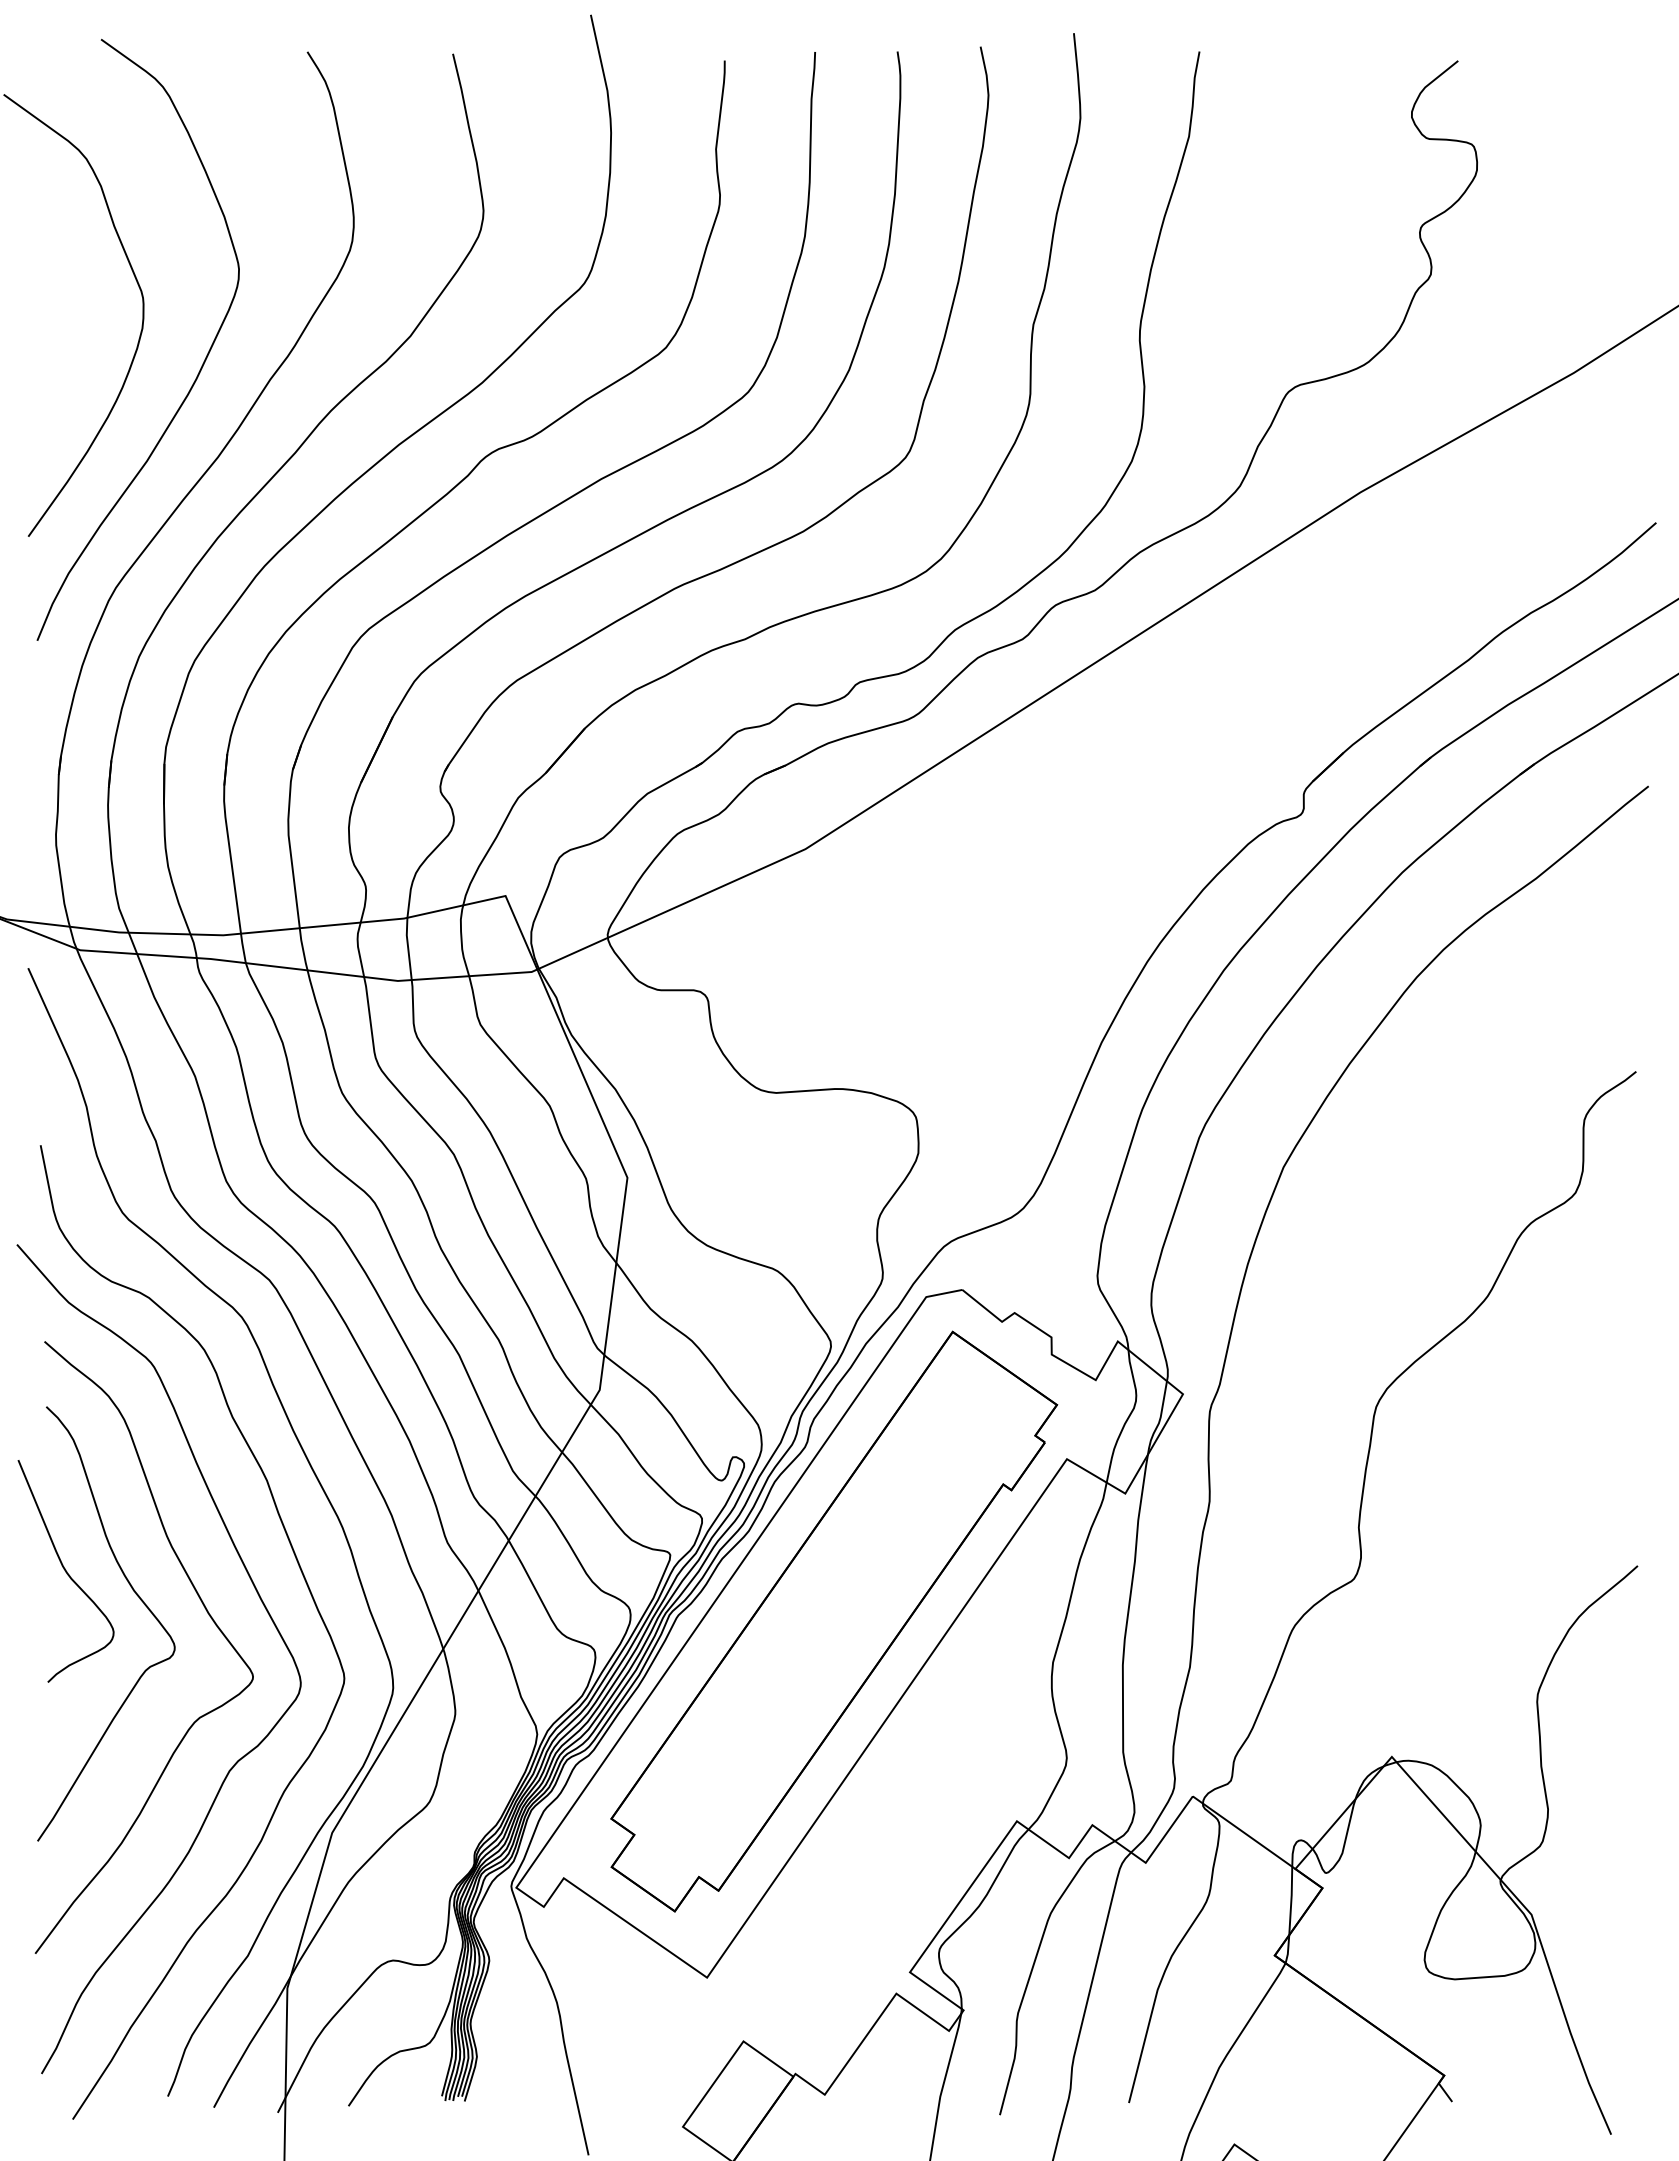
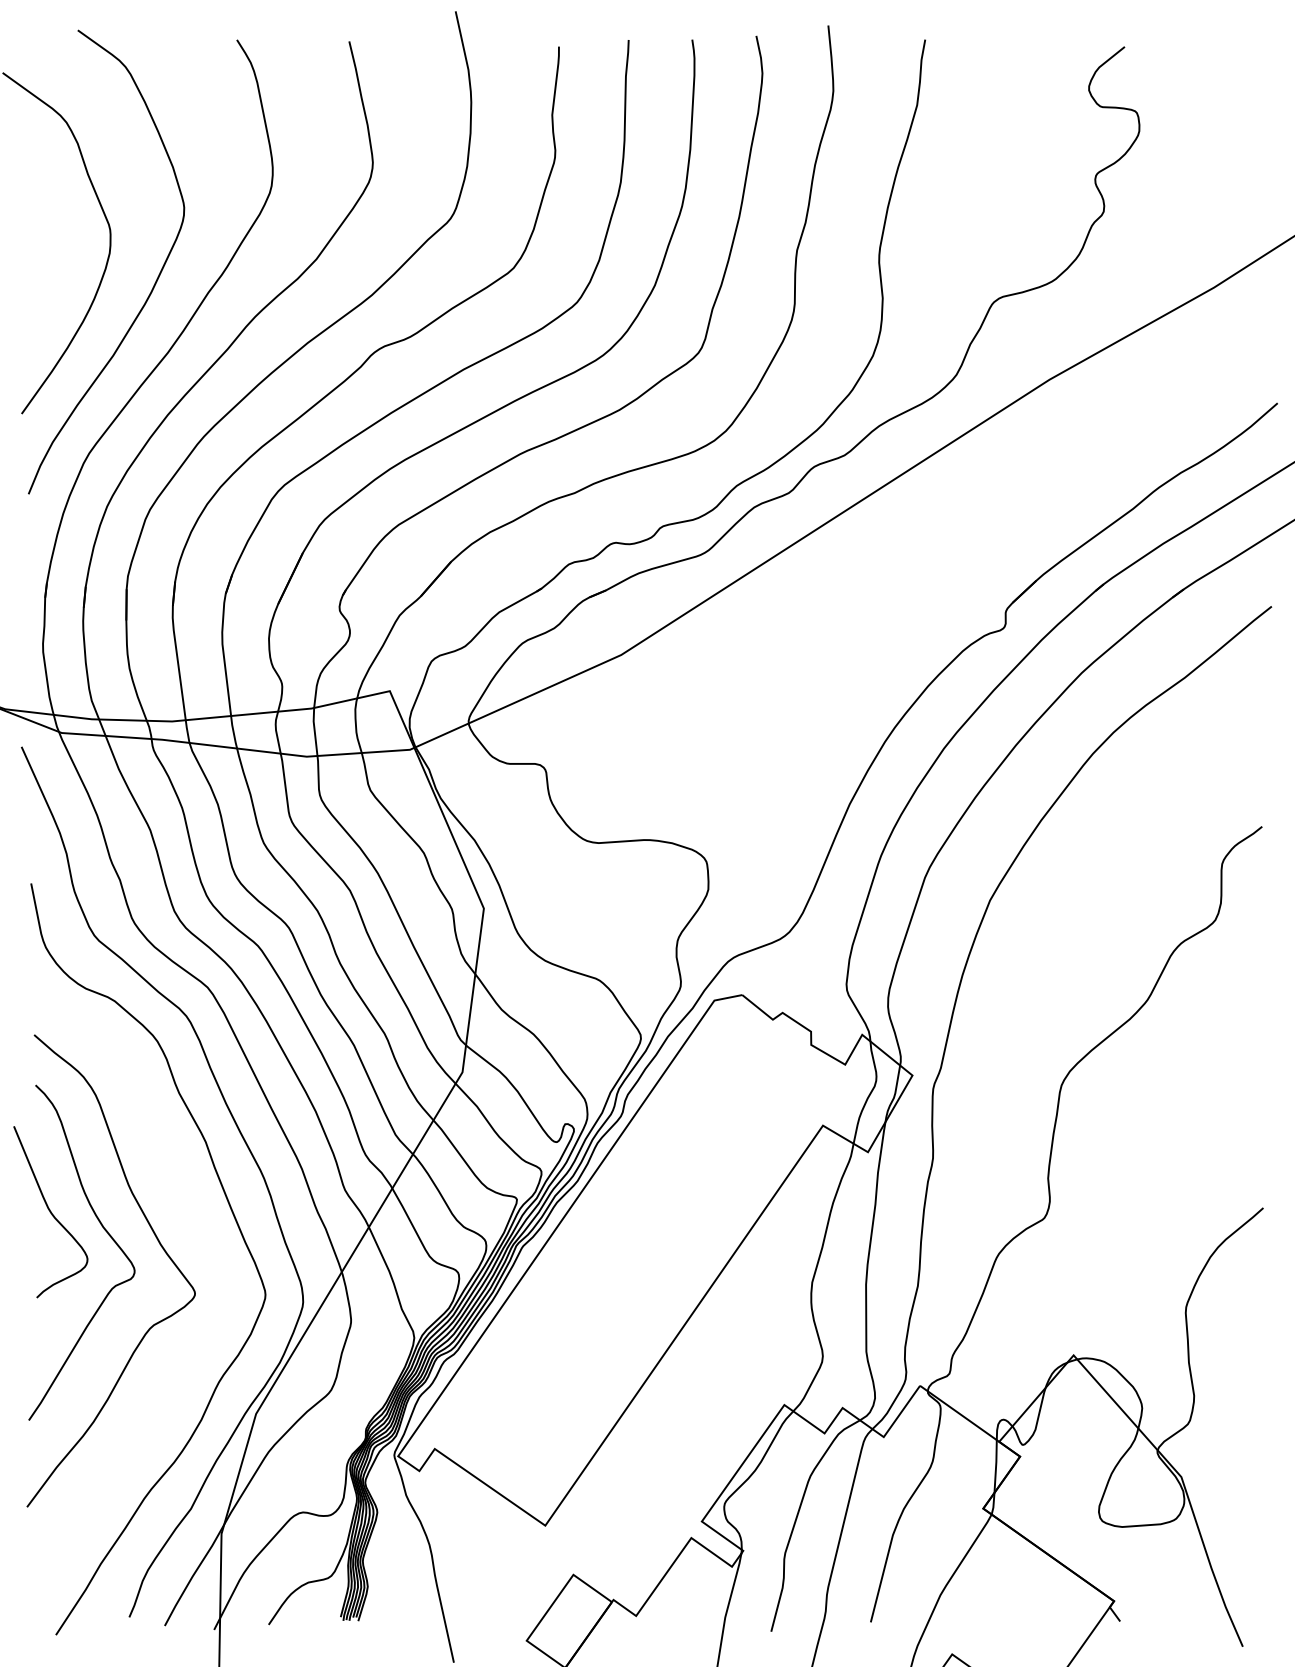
curve: (262, 1604) -> (202, 1237), removed
part: (834, 1621) -> (643, 1250), removed

